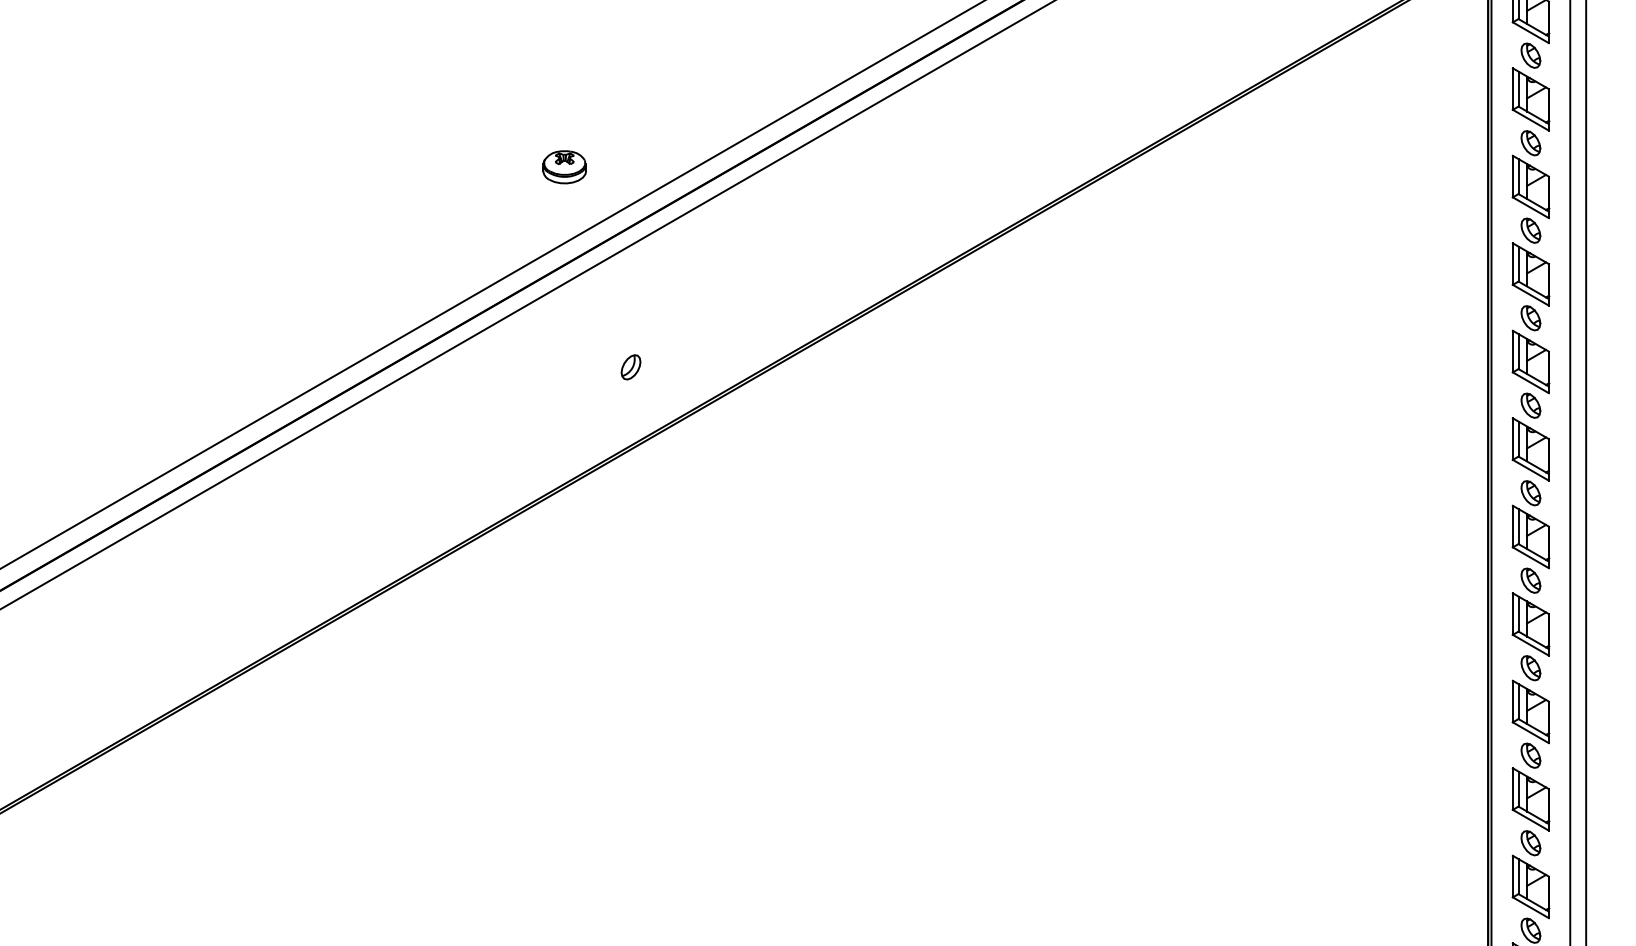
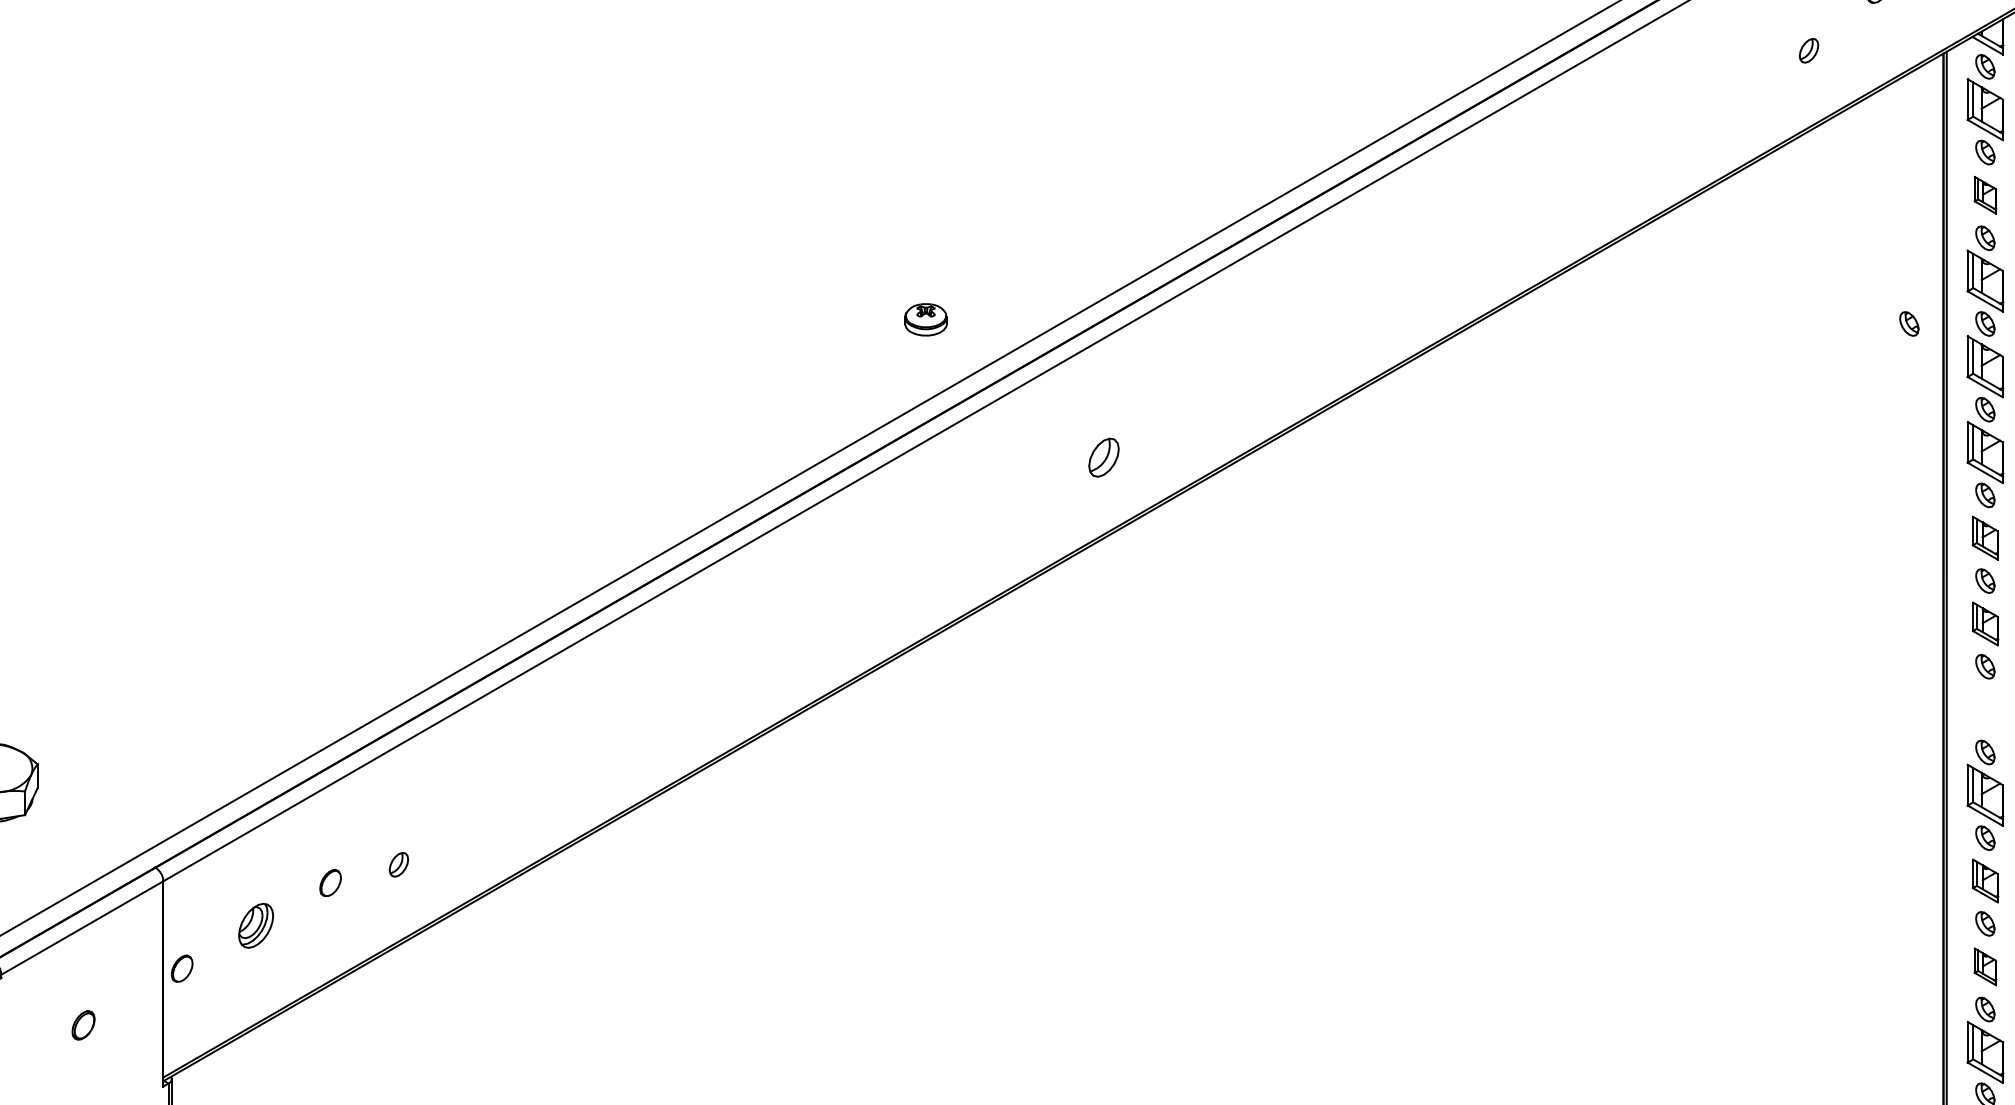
part: (1531, 98) -> (1985, 194), size x0.6
part: (564, 166) -> (925, 319), moved
part: (1453, 230) -> (1909, 323), added
part: (630, 367) -> (1103, 457), size x1.6
part: (1530, 448) -> (1984, 537), size x0.7
part: (1531, 536) -> (1985, 623), size x0.7
part: (1531, 624) -> (1985, 709), removed
part: (1531, 798) -> (1985, 880), size x0.7
part: (1531, 886) -> (1985, 966), size x0.6

